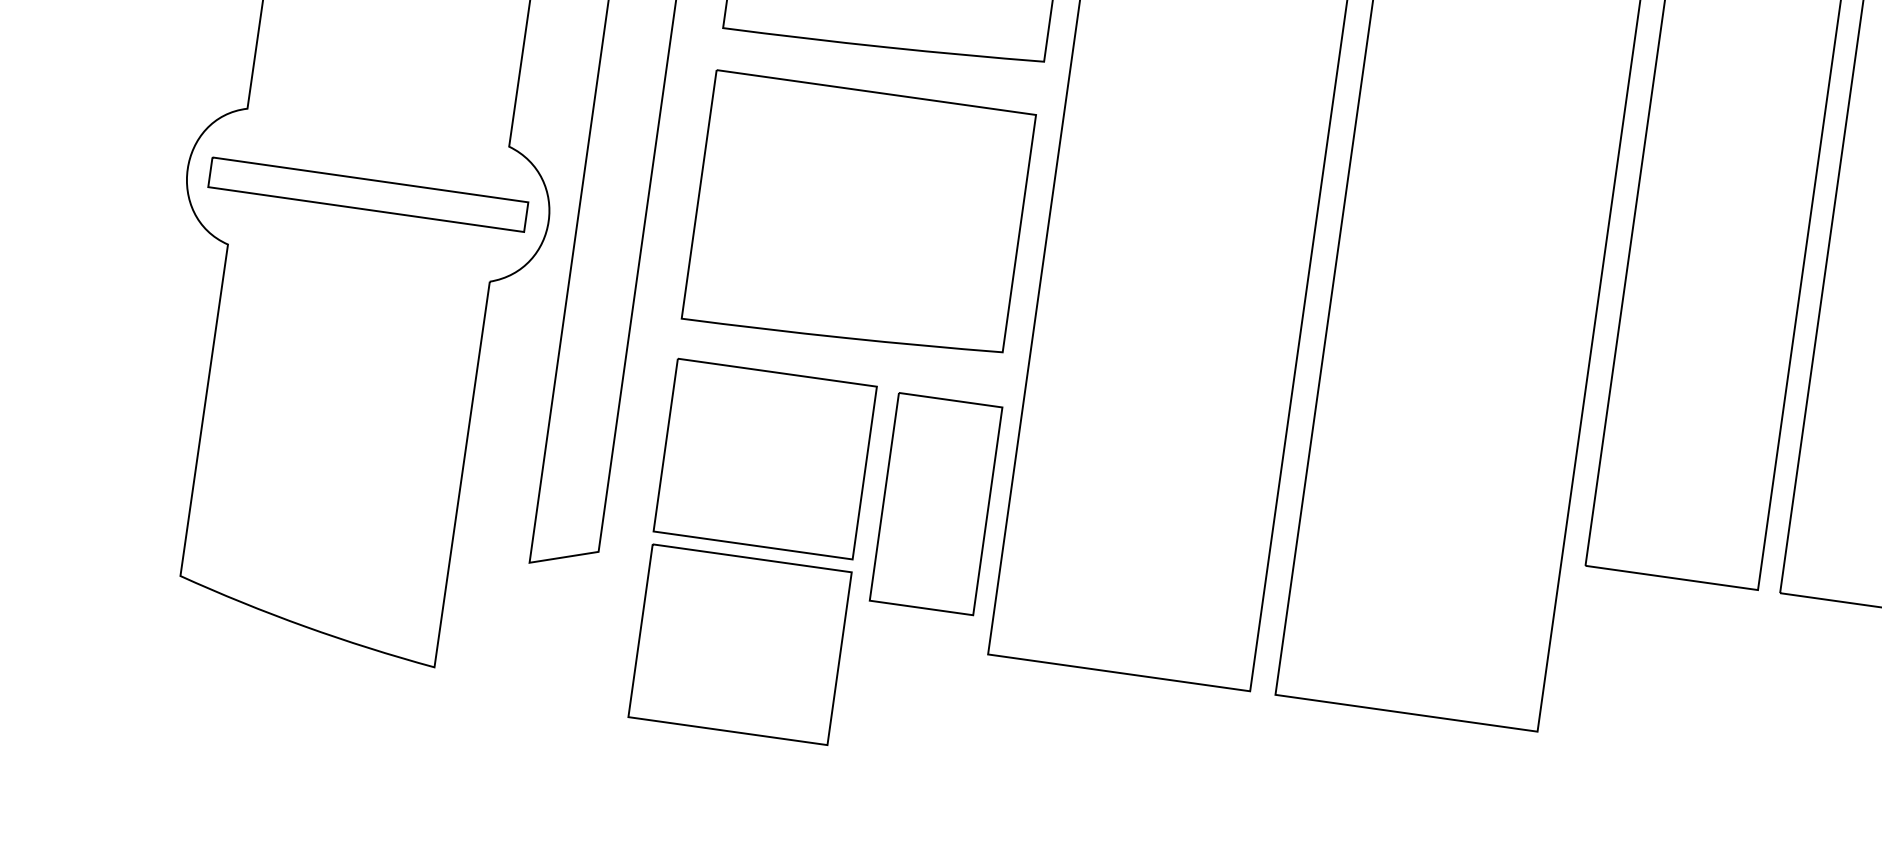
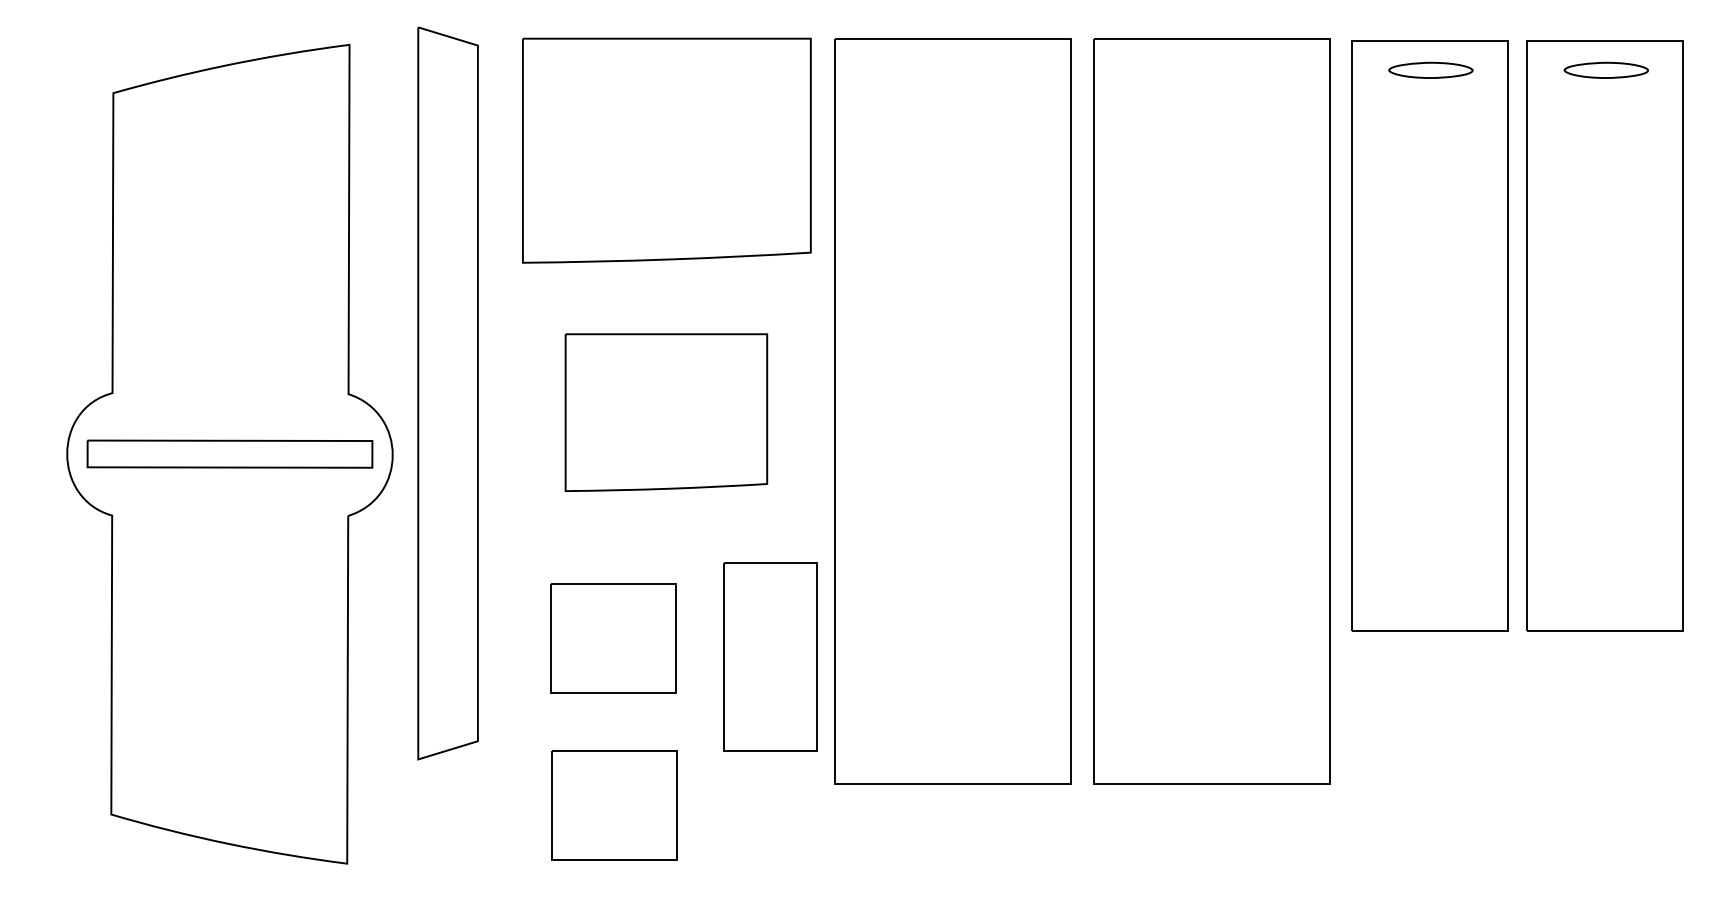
part: (859, 216) -> (666, 412), size x0.7
part: (765, 459) -> (613, 638), size x0.7
part: (740, 644) -> (614, 805), size x0.7

